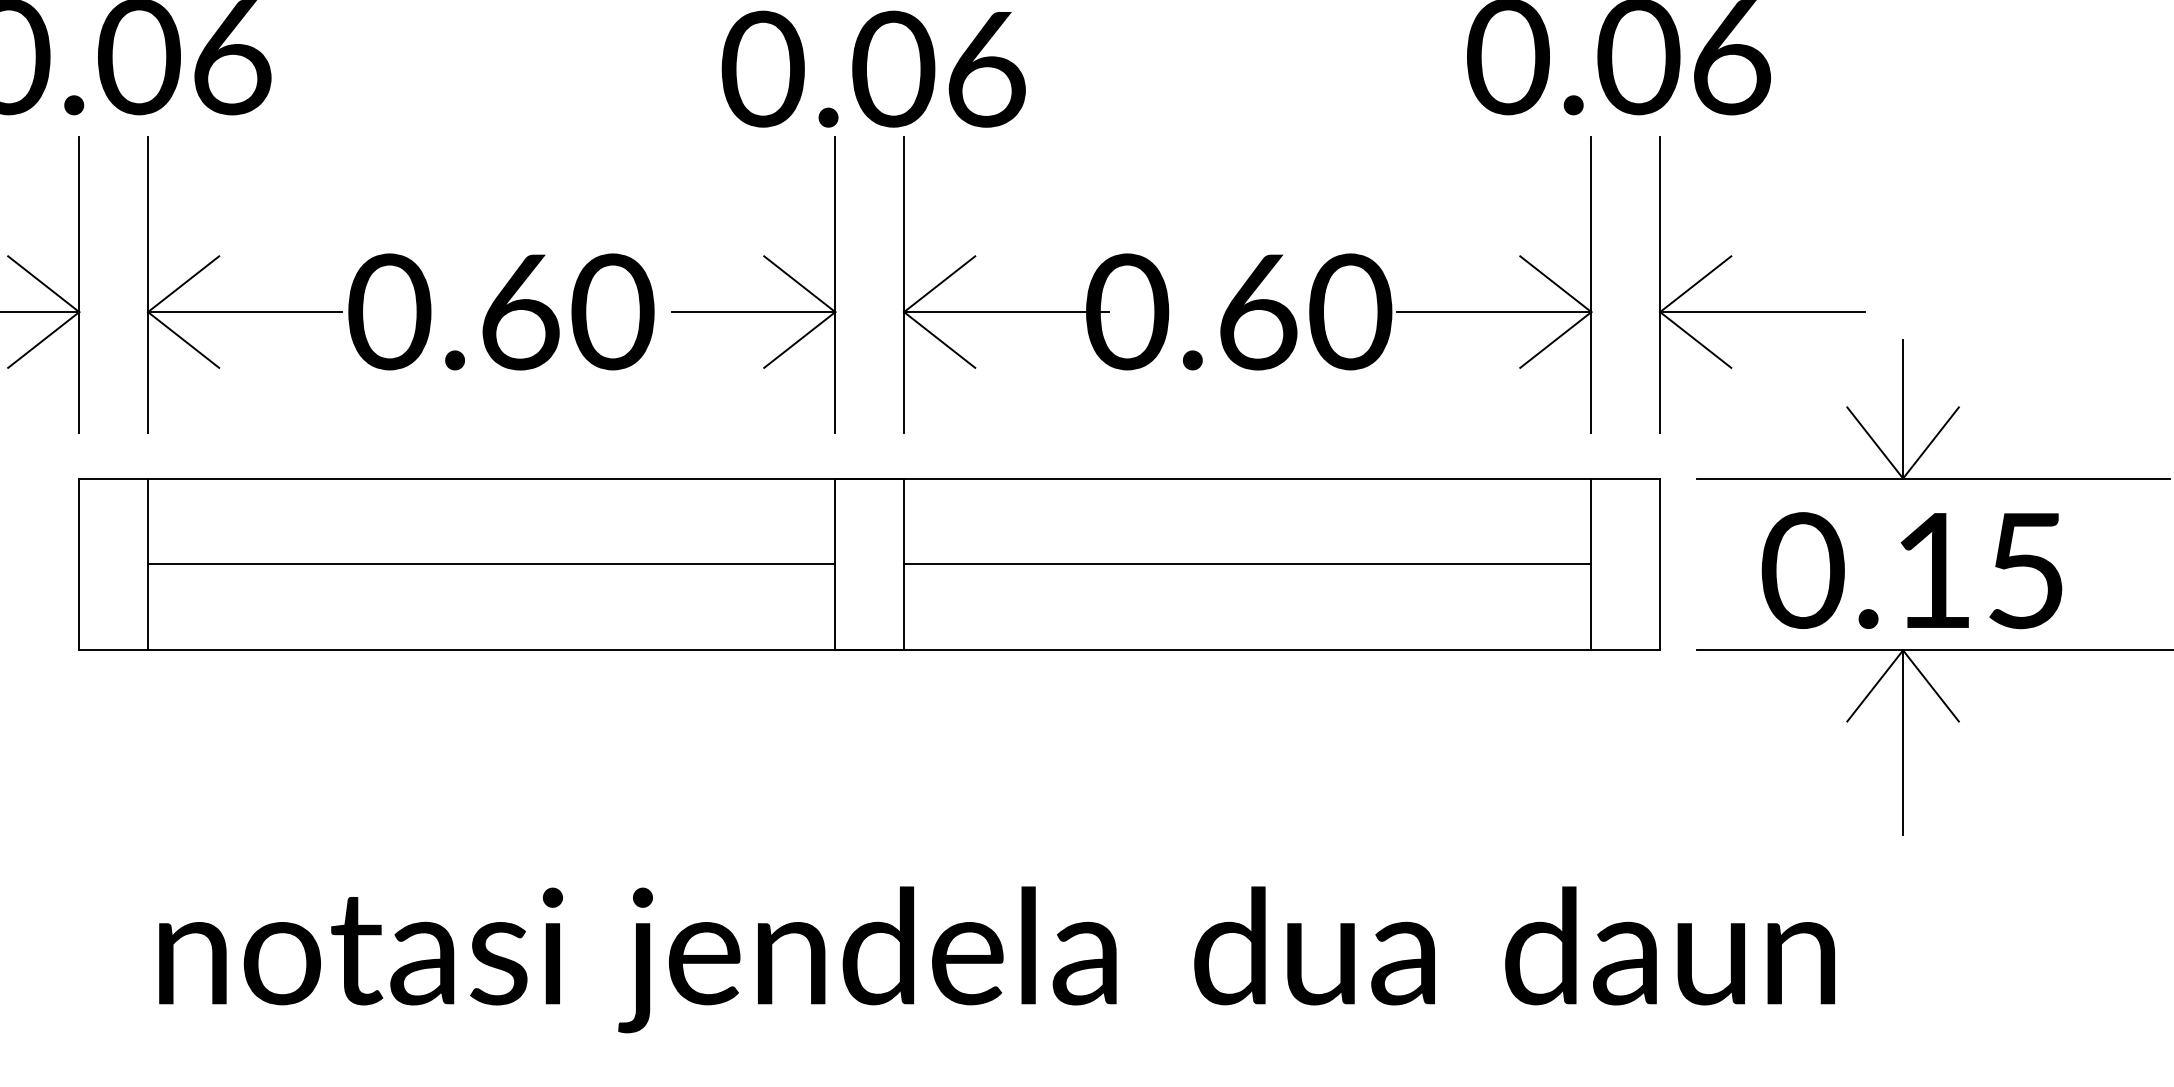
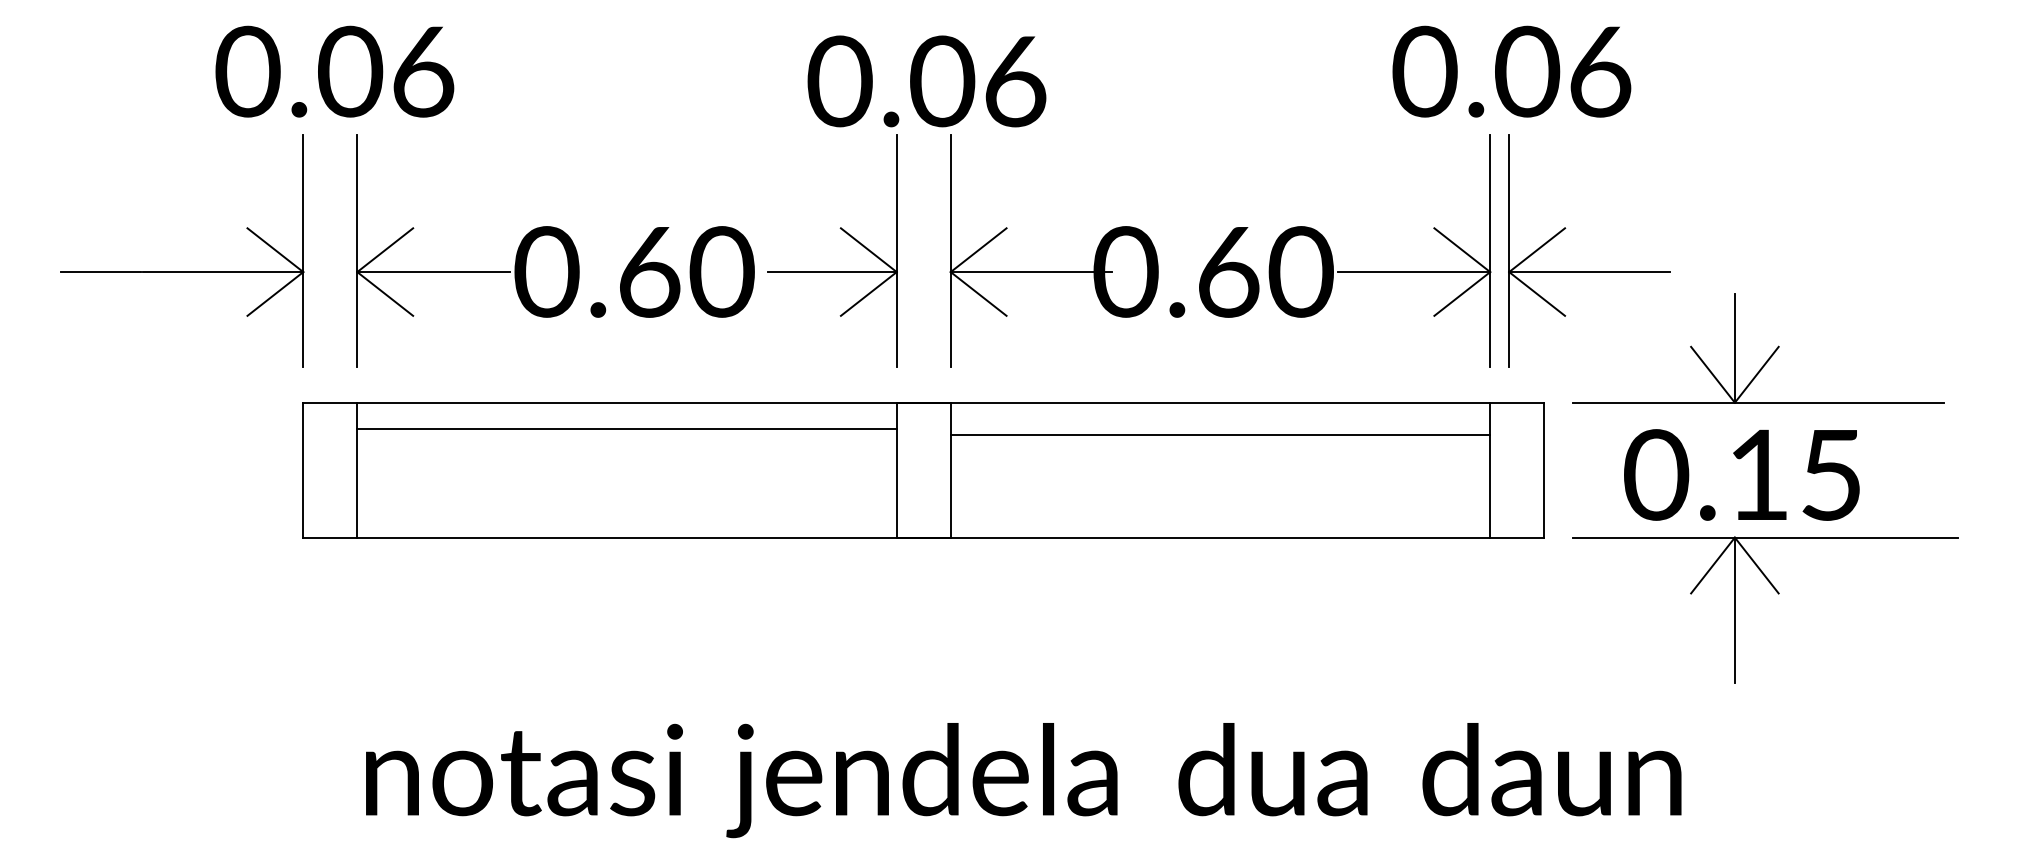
part: (1762, 311) -> (1589, 271), moved
line: (491, 564) -> (626, 429), moved
line: (1247, 564) -> (1220, 435), moved

